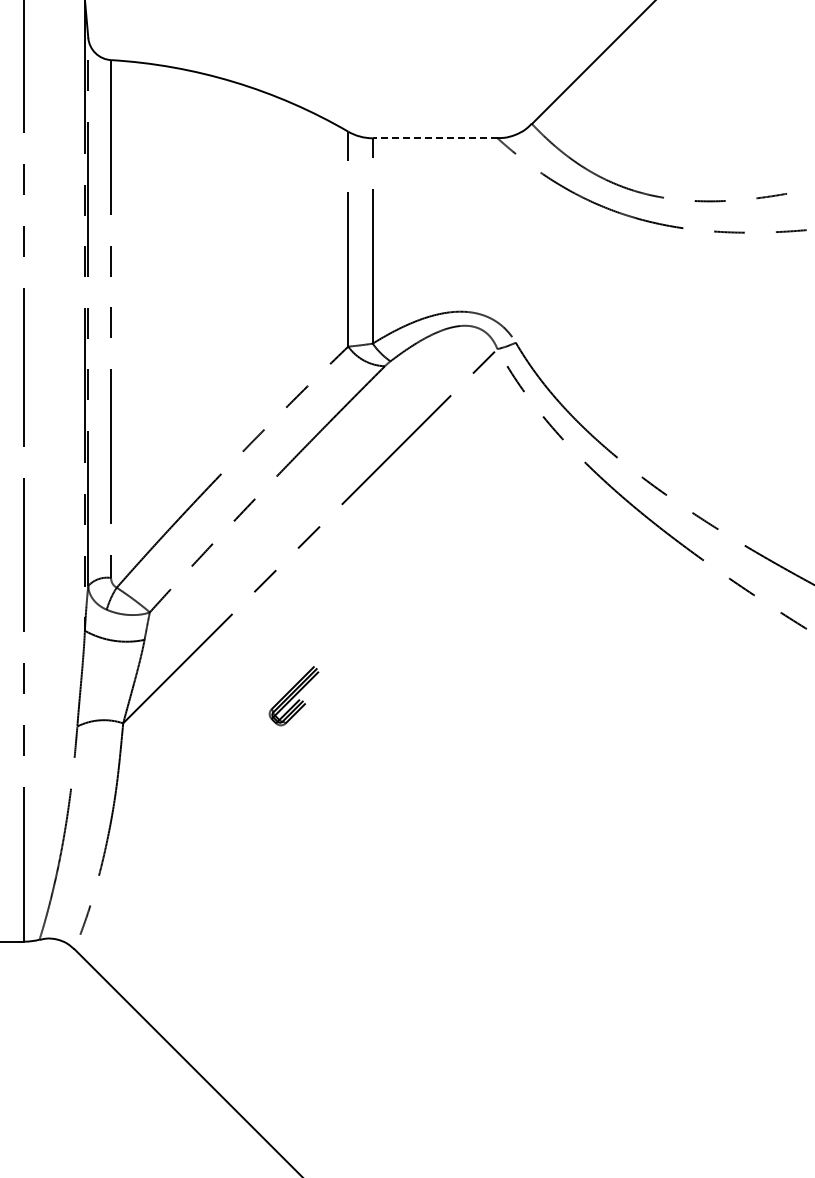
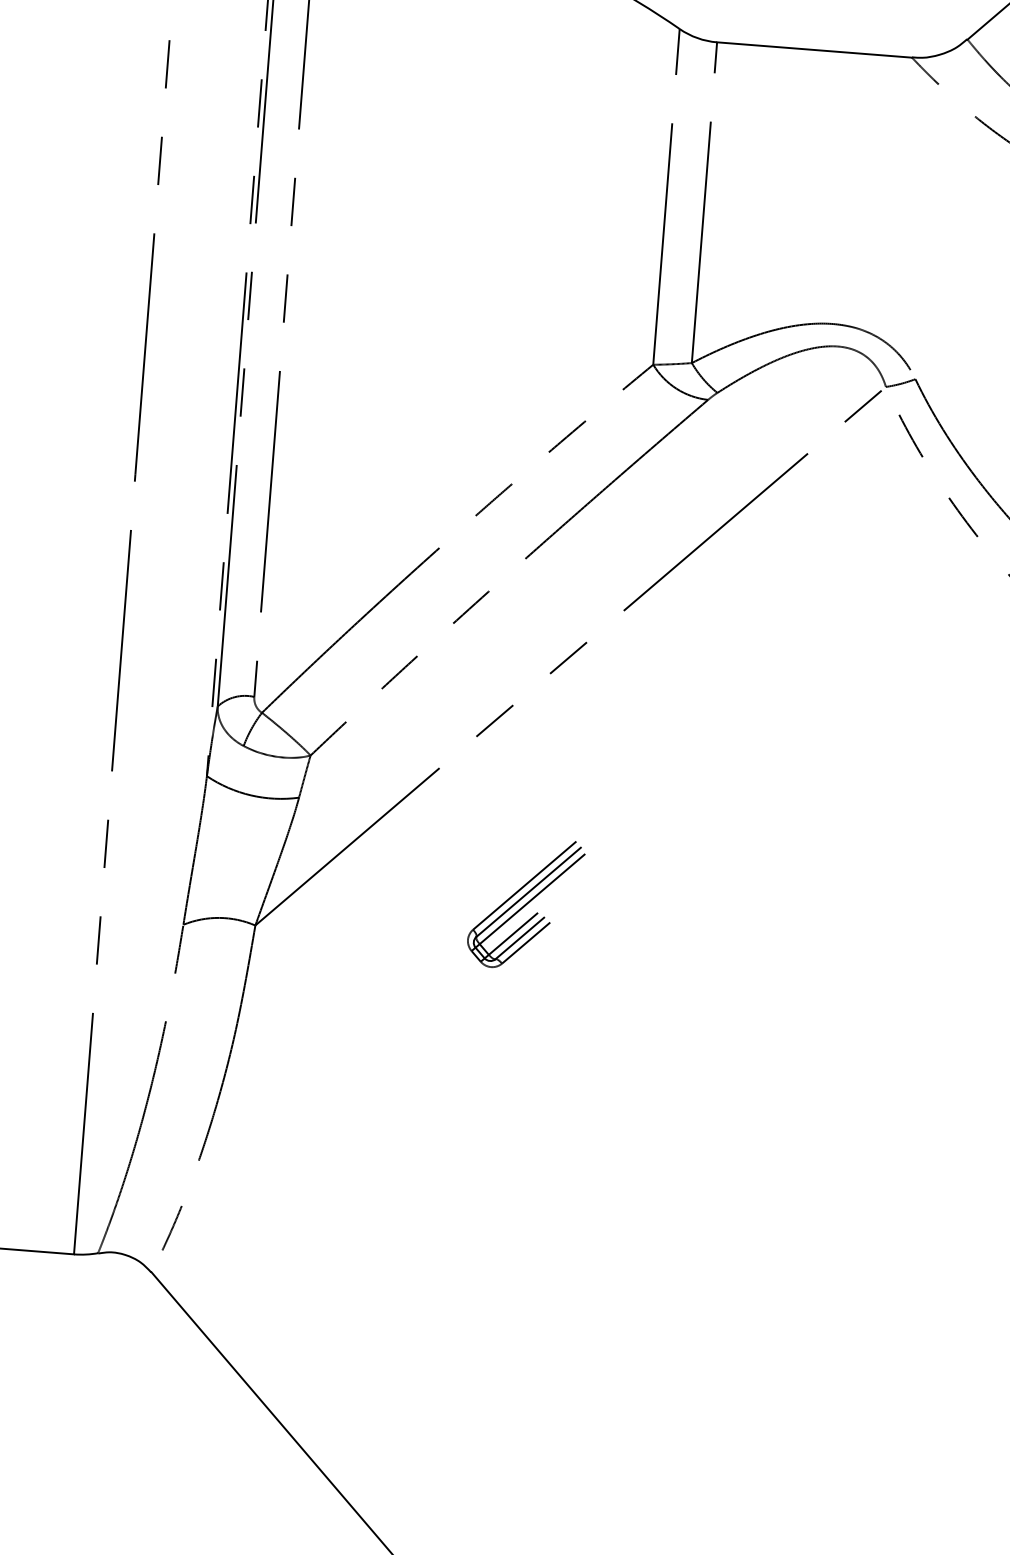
line: (434, 138) -> (813, 50), dashed -> solid
part: (293, 695) -> (524, 902), size x1.43

